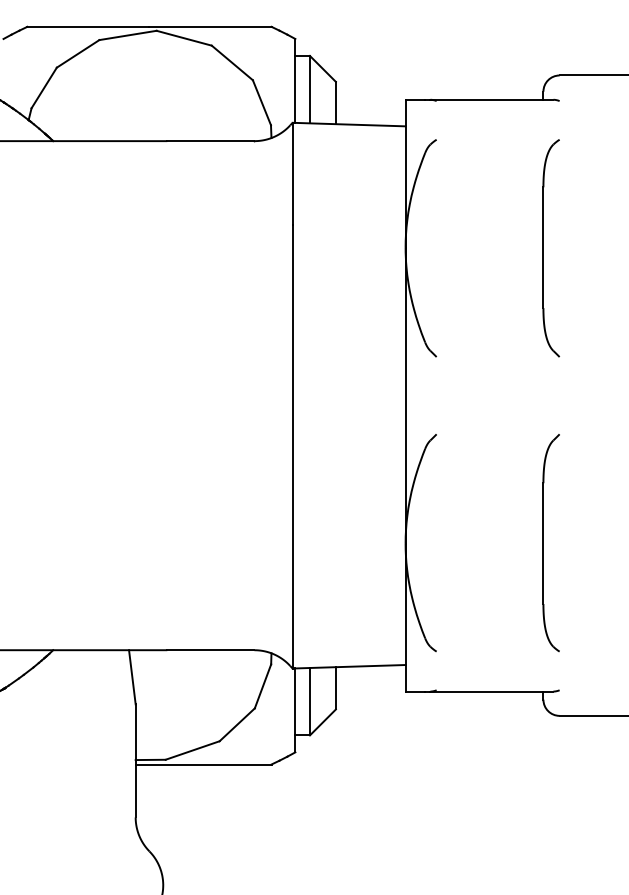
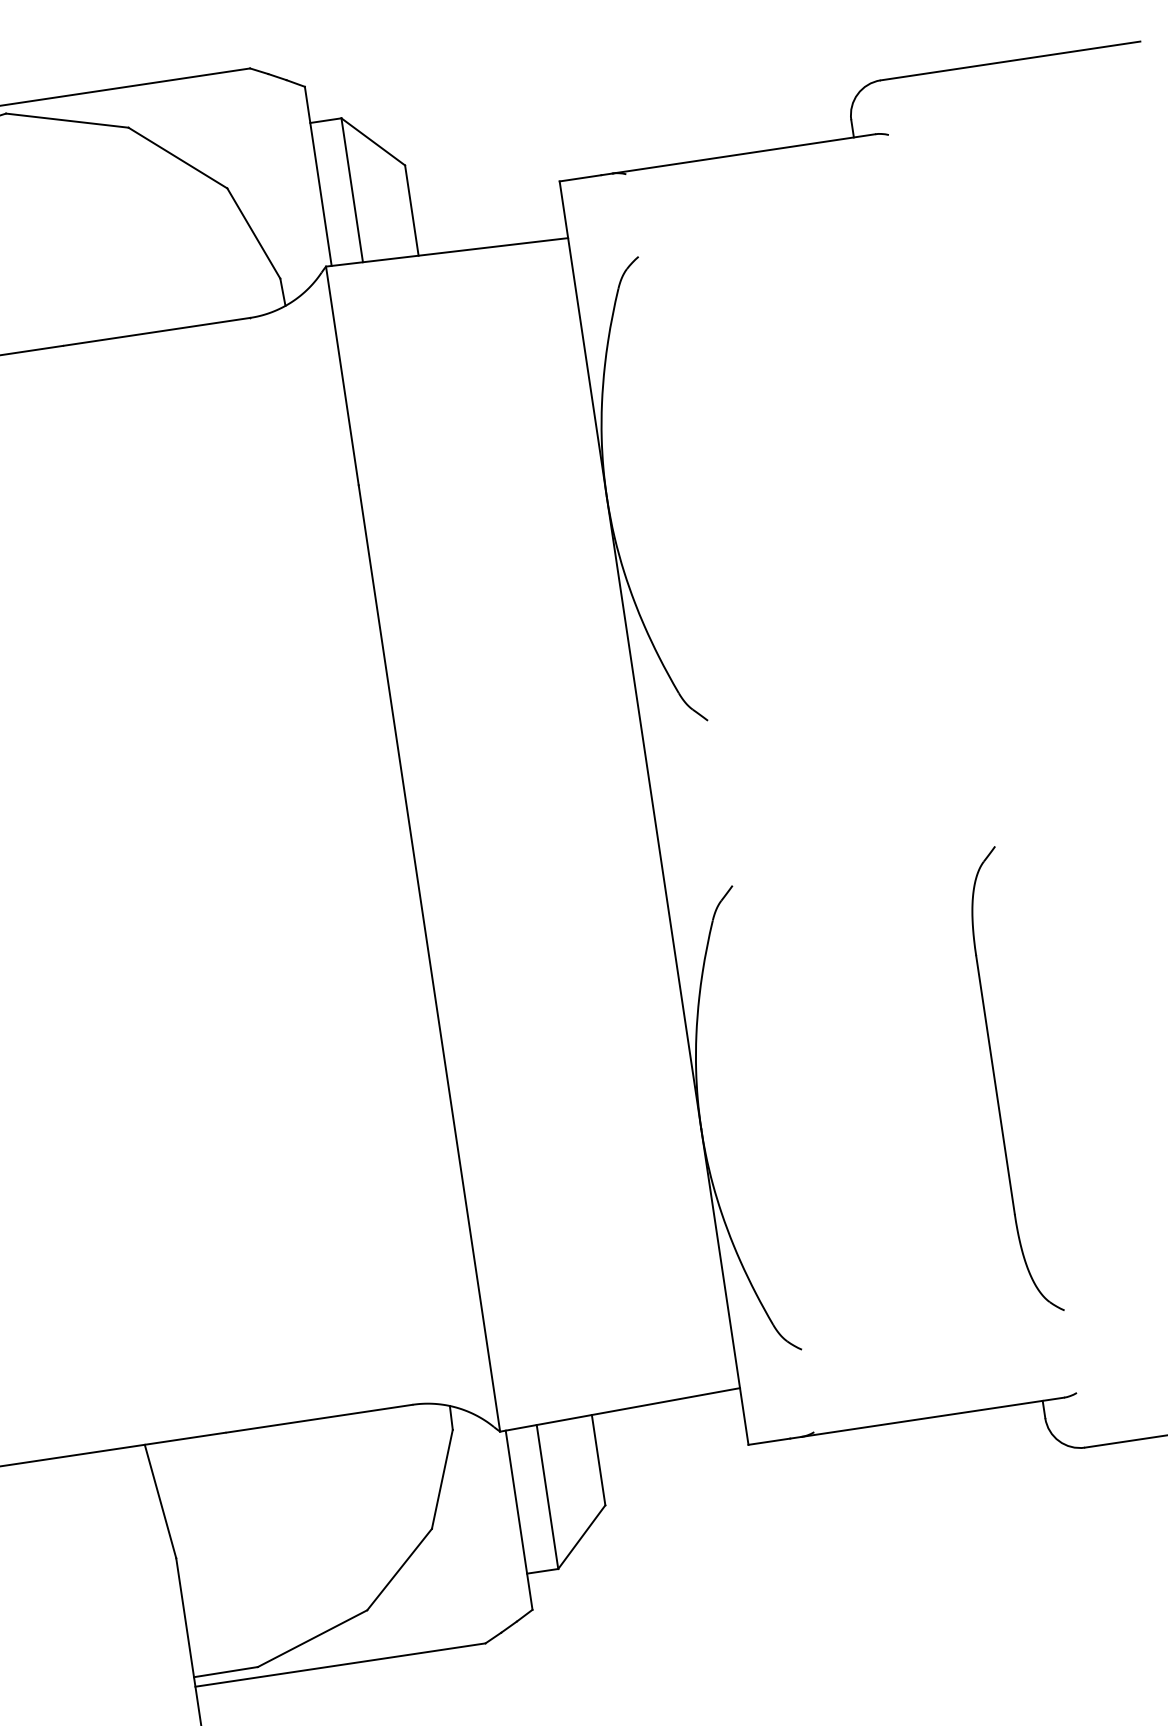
part: (543, 248) -> (901, 454), removed

